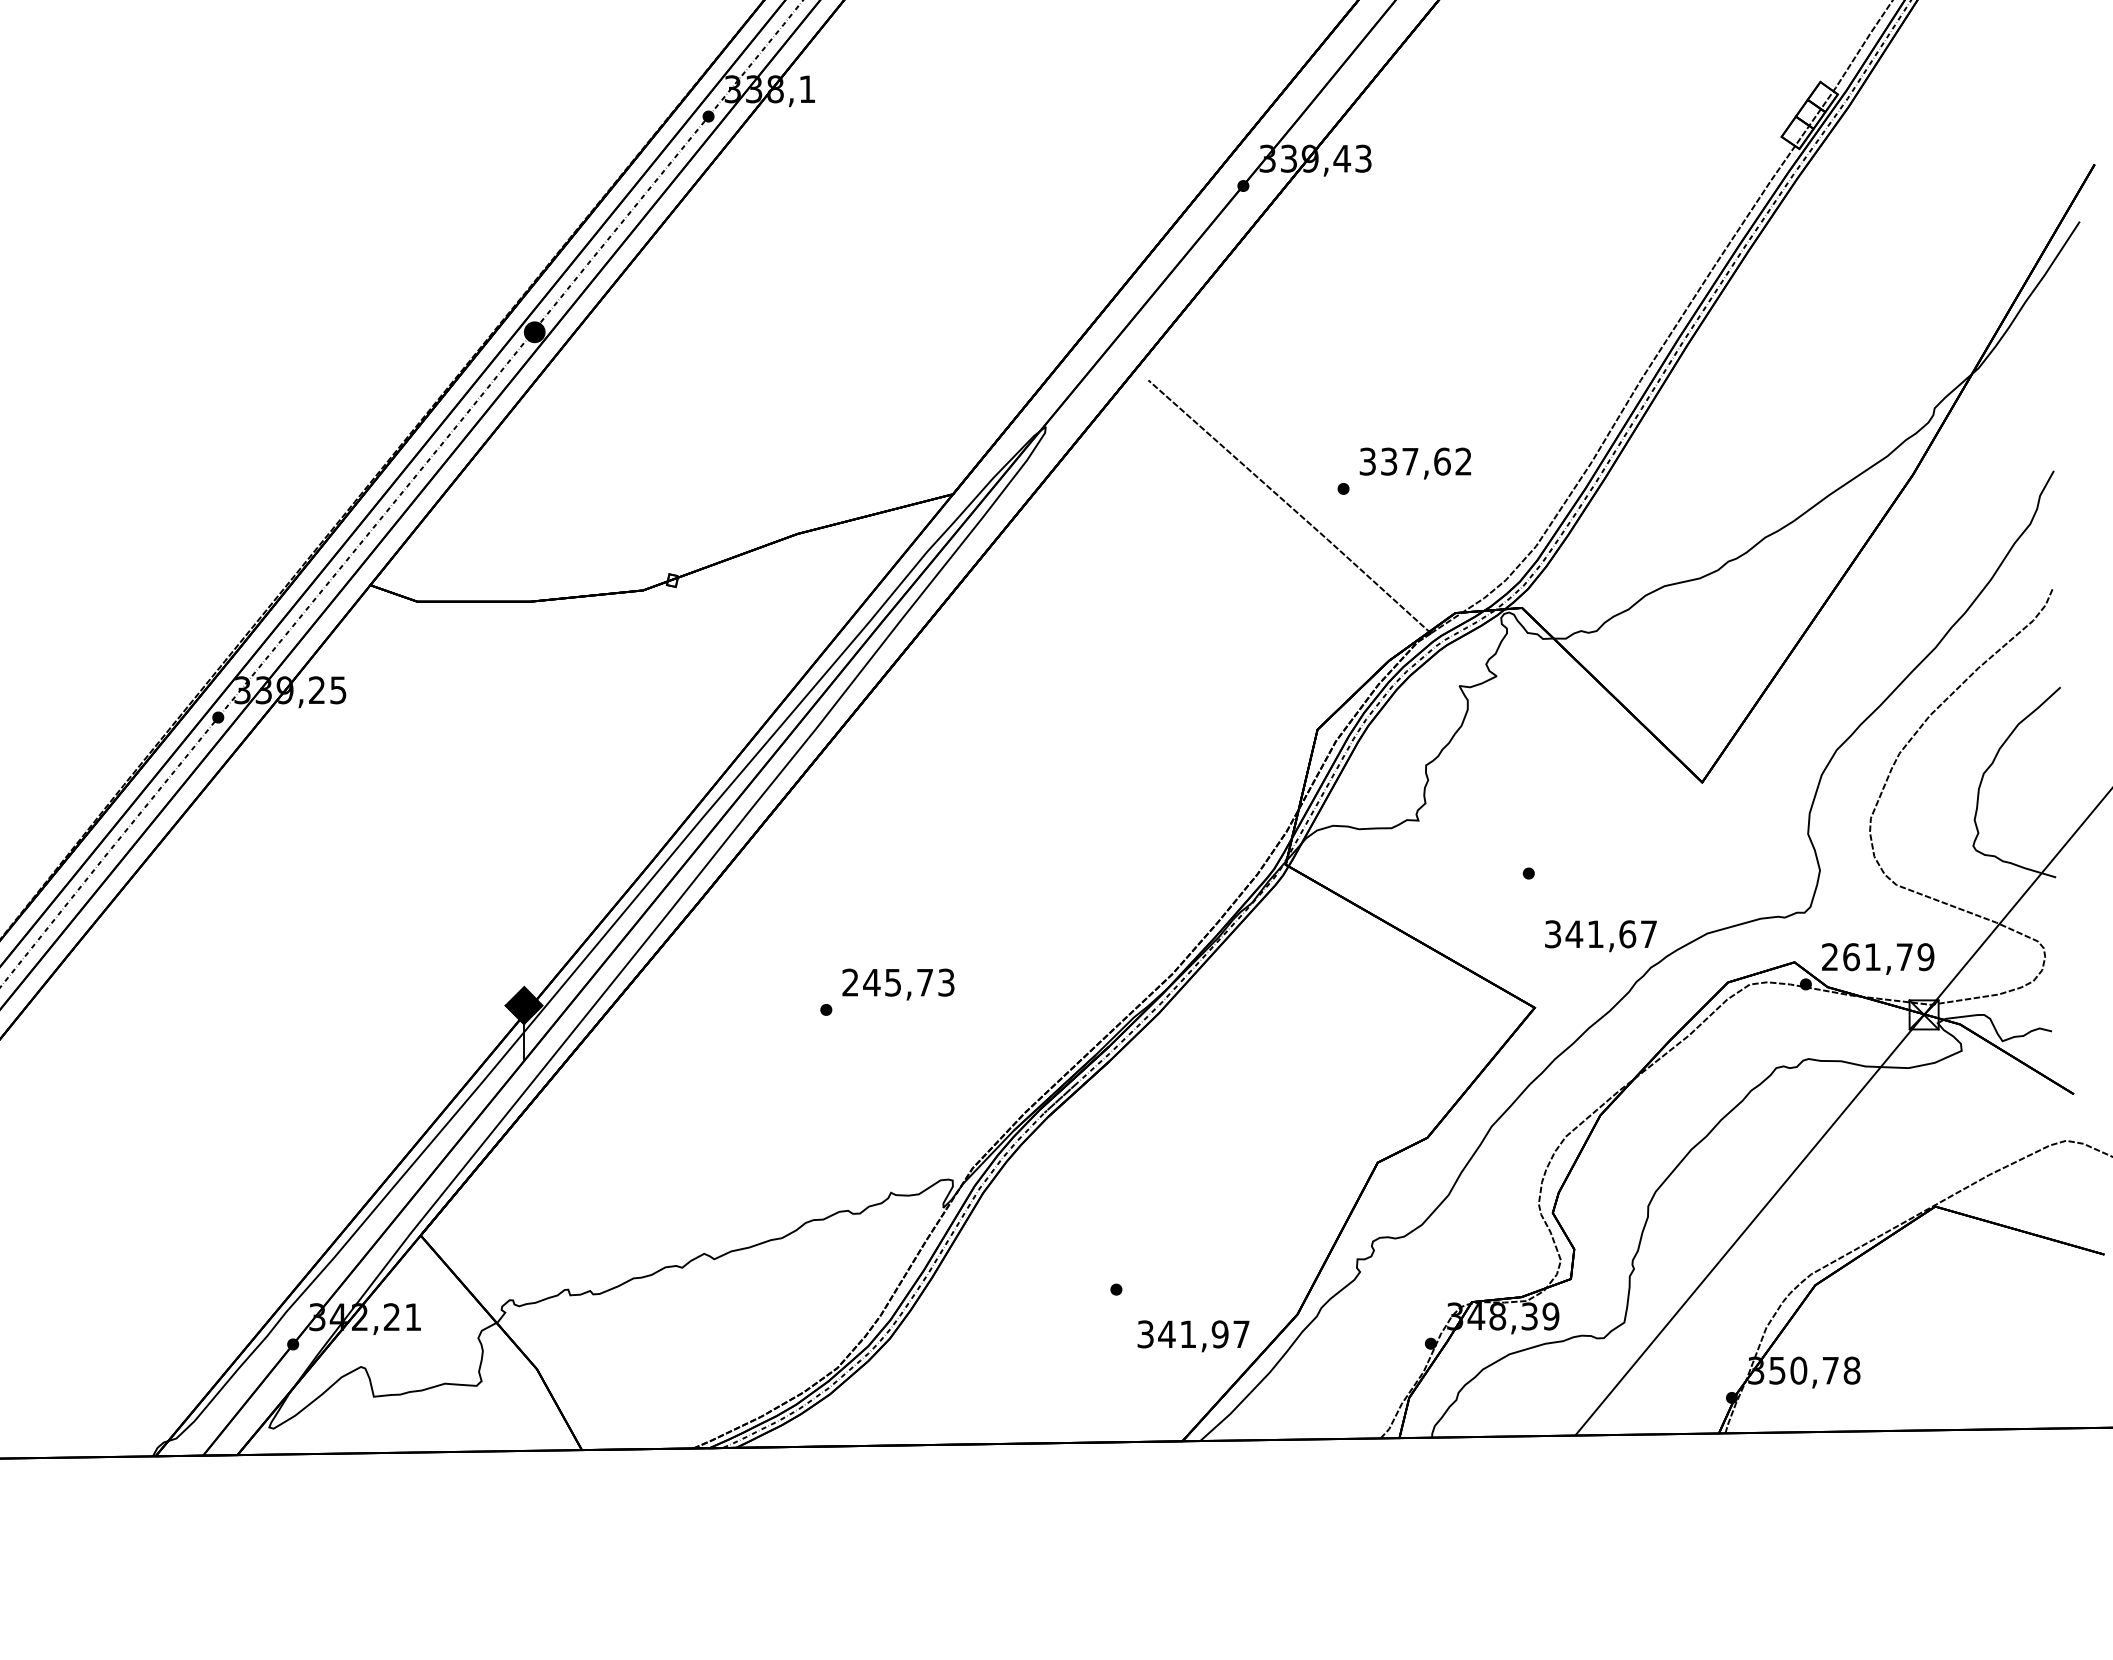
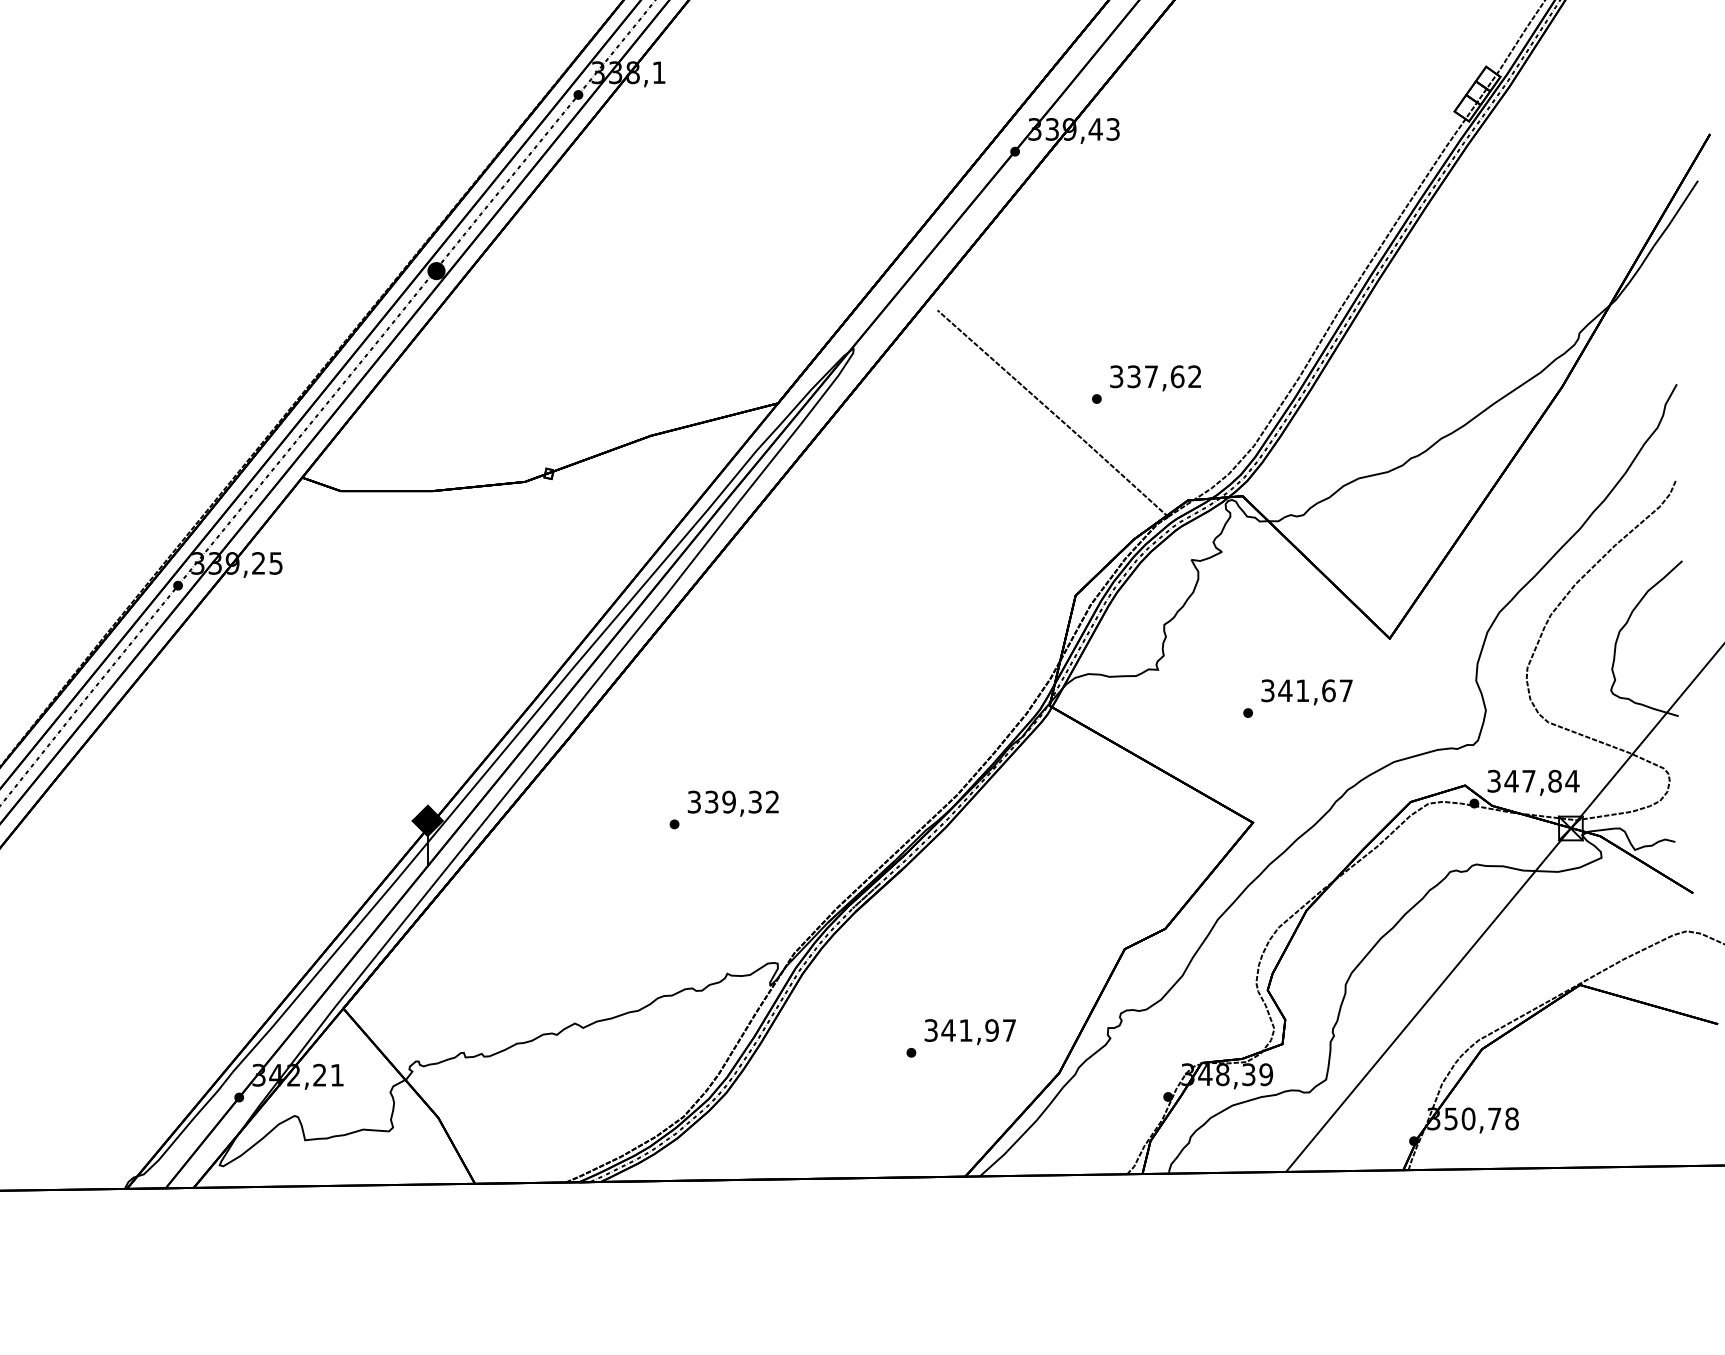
text: (1600, 936) -> (1306, 692), moved
text: (1878, 957) -> (1533, 781), 261,79 -> 347,84
text: (898, 982) -> (733, 802), 245,73 -> 339,32
text: (1193, 1336) -> (970, 1032), moved

